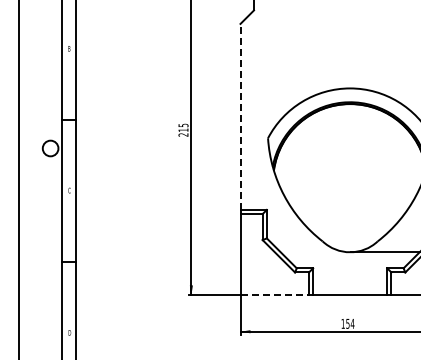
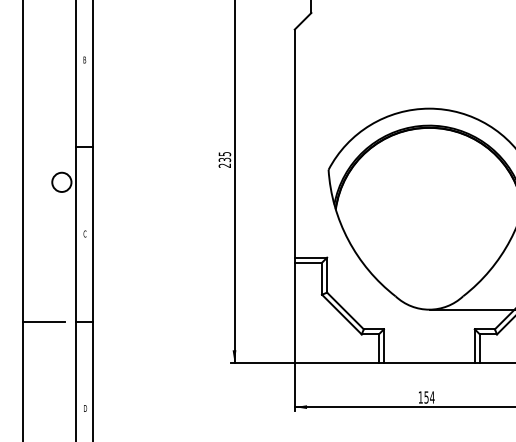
line: (240, 116) -> (294, 143), dashed -> solid
text: (183, 129) -> (224, 159), 215 -> 235
line: (36, 262) -> (44, 322), added
line: (275, 295) -> (337, 362), dashed -> solid

